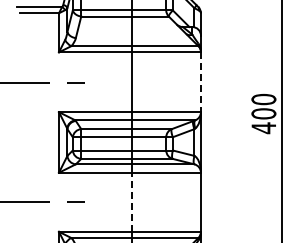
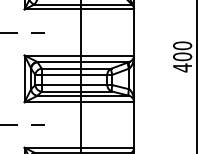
line: (200, 82) -> (133, 32), dashed -> solid
line: (131, 202) -> (80, 125), dashed -> solid

